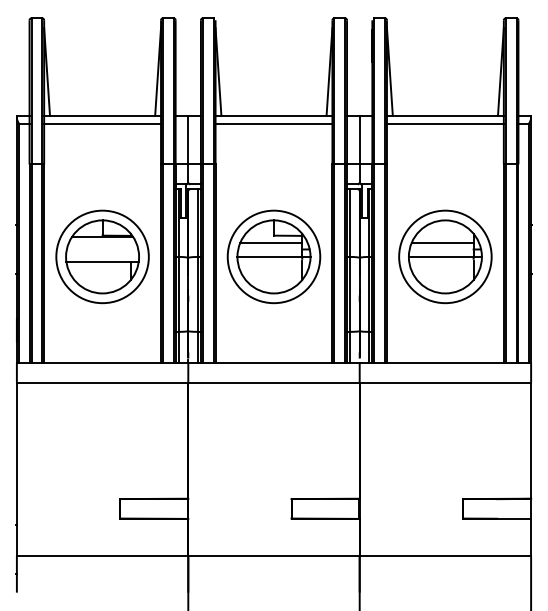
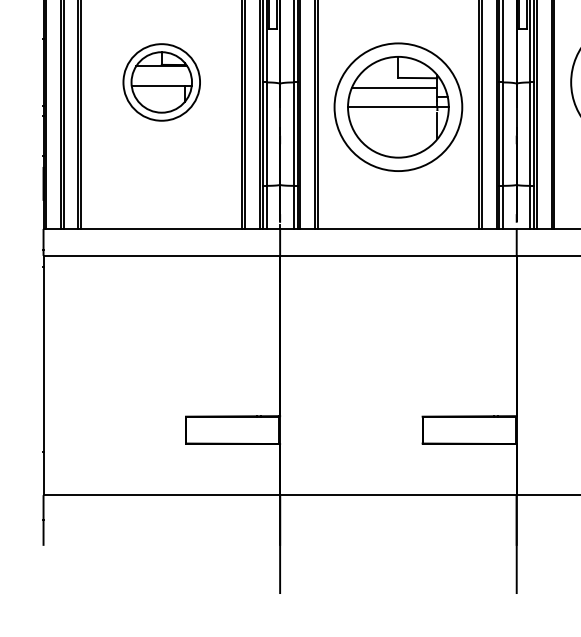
part: (102, 256) -> (161, 81), size x0.6
part: (273, 256) -> (397, 106), moved

